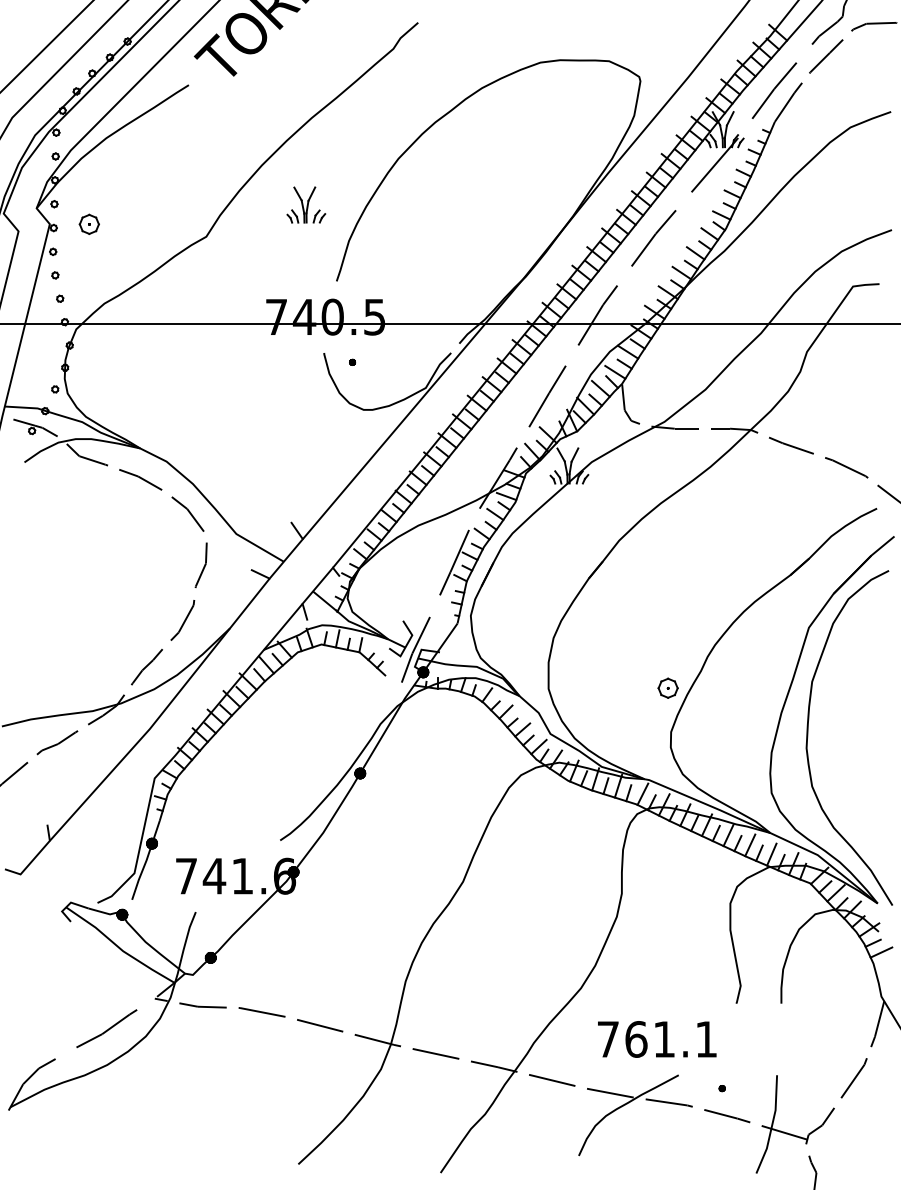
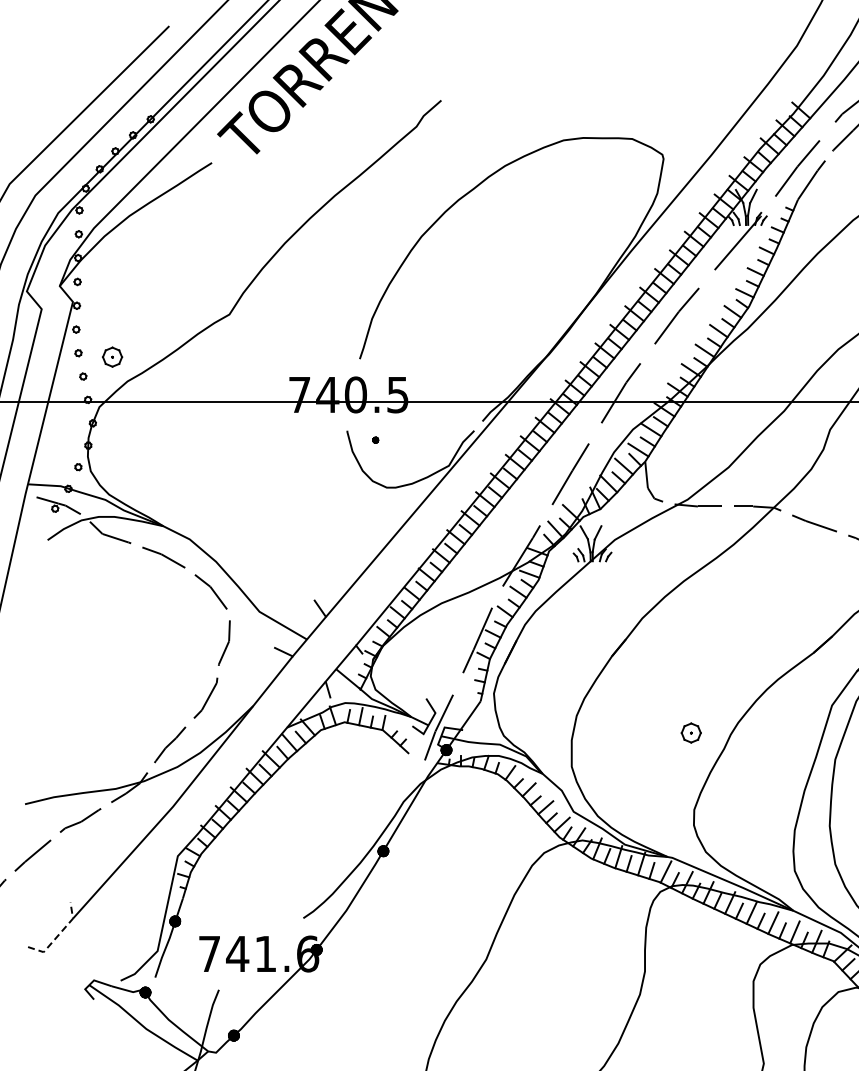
part: (306, 204) -> (329, 282), removed
part: (88, 223) -> (111, 356), moved
part: (667, 687) -> (690, 732), moved
line: (35, 857) -> (58, 935), solid -> dashed

